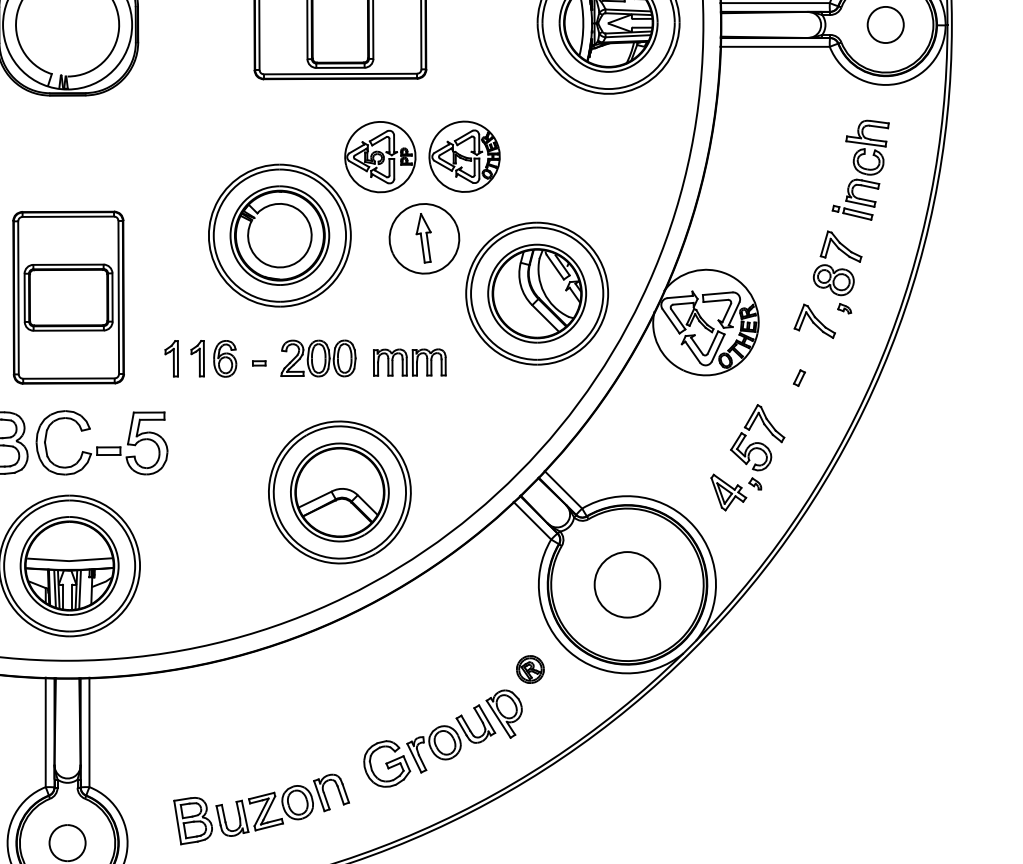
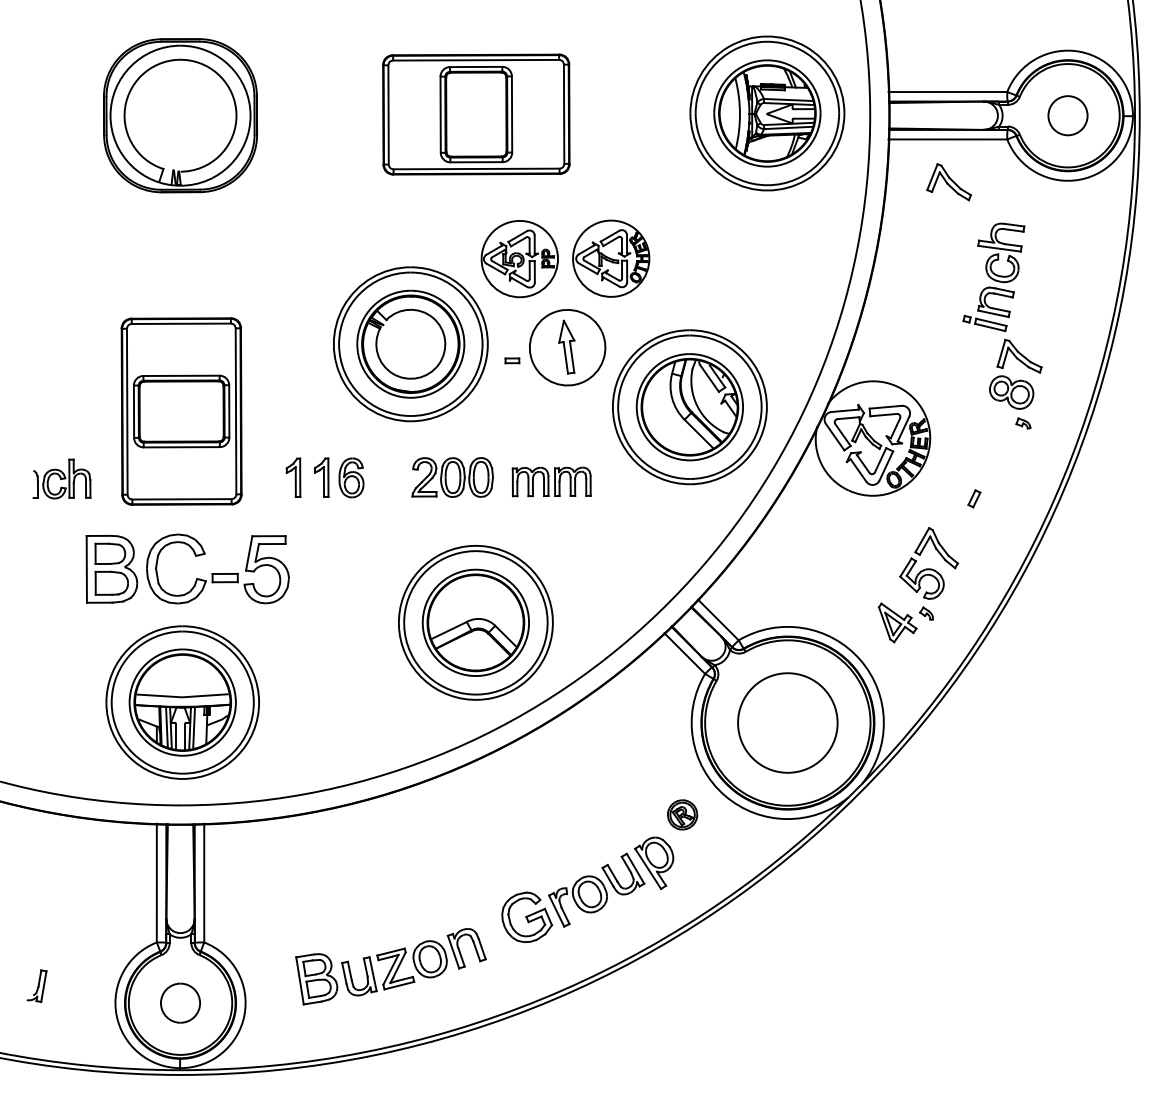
part: (860, 170) -> (993, 277), moved
part: (814, 321) -> (948, 182), moved
part: (259, 363) -> (512, 360), moved
circle: (627, 584) -> (787, 722), size x1.4

